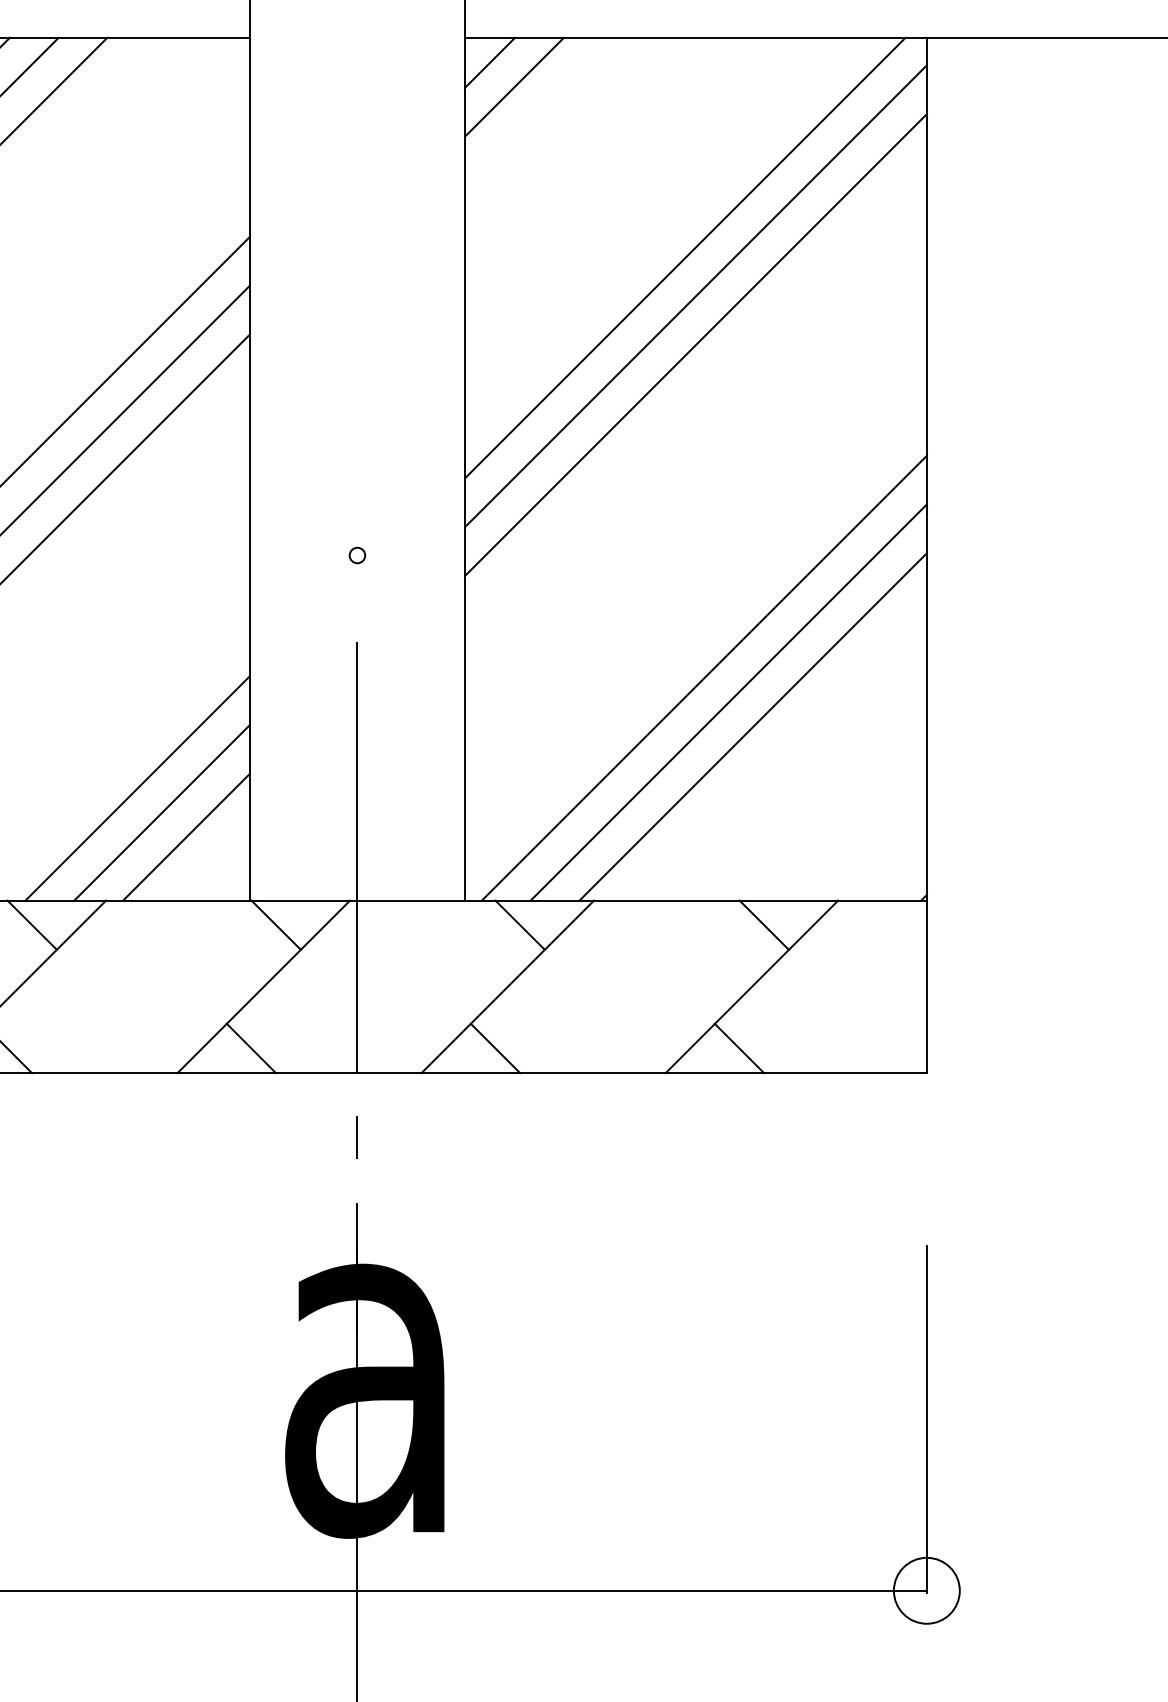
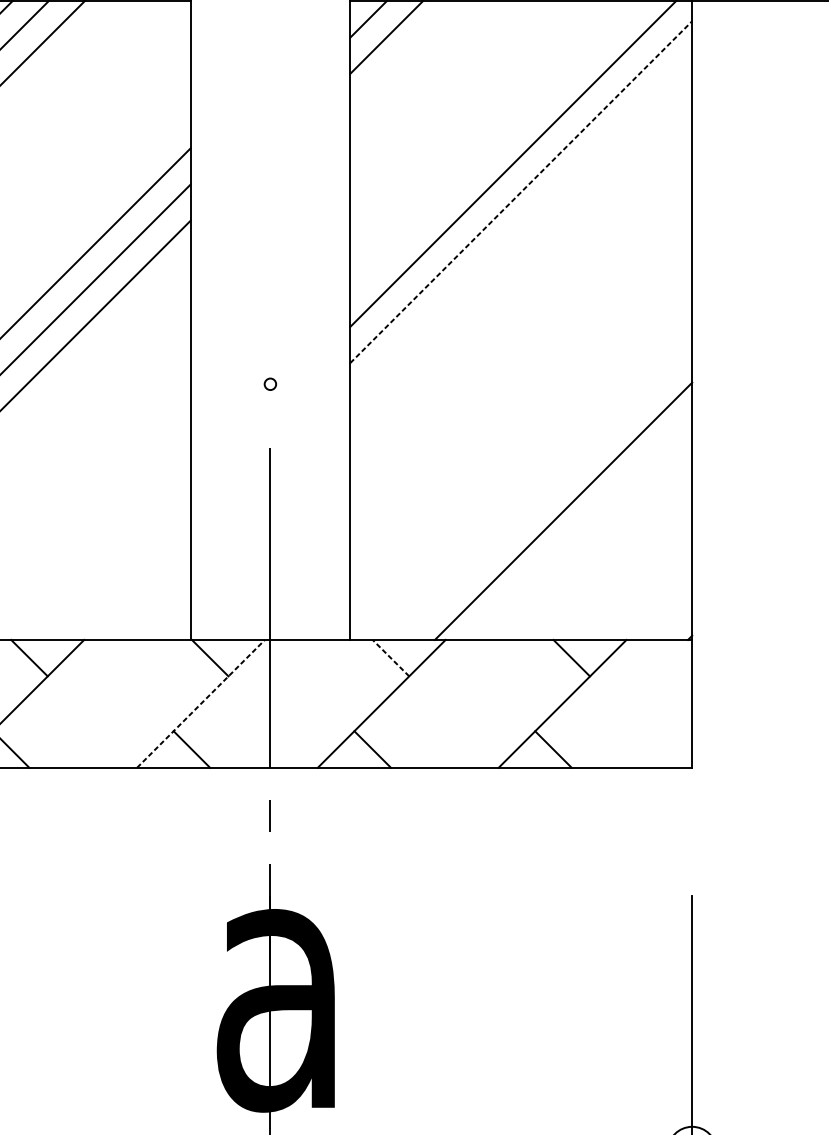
line: (696, 295) -> (521, 191), solid -> dashed
line: (695, 344) -> (520, 227), removed
line: (703, 677) -> (526, 474), removed
line: (728, 702) -> (545, 493), removed
line: (137, 788) -> (107, 556), removed
line: (161, 812) -> (125, 574), removed
line: (186, 837) -> (143, 593), removed
line: (520, 925) -> (391, 658), solid -> dashed
line: (264, 986) -> (201, 703), solid -> dashed

